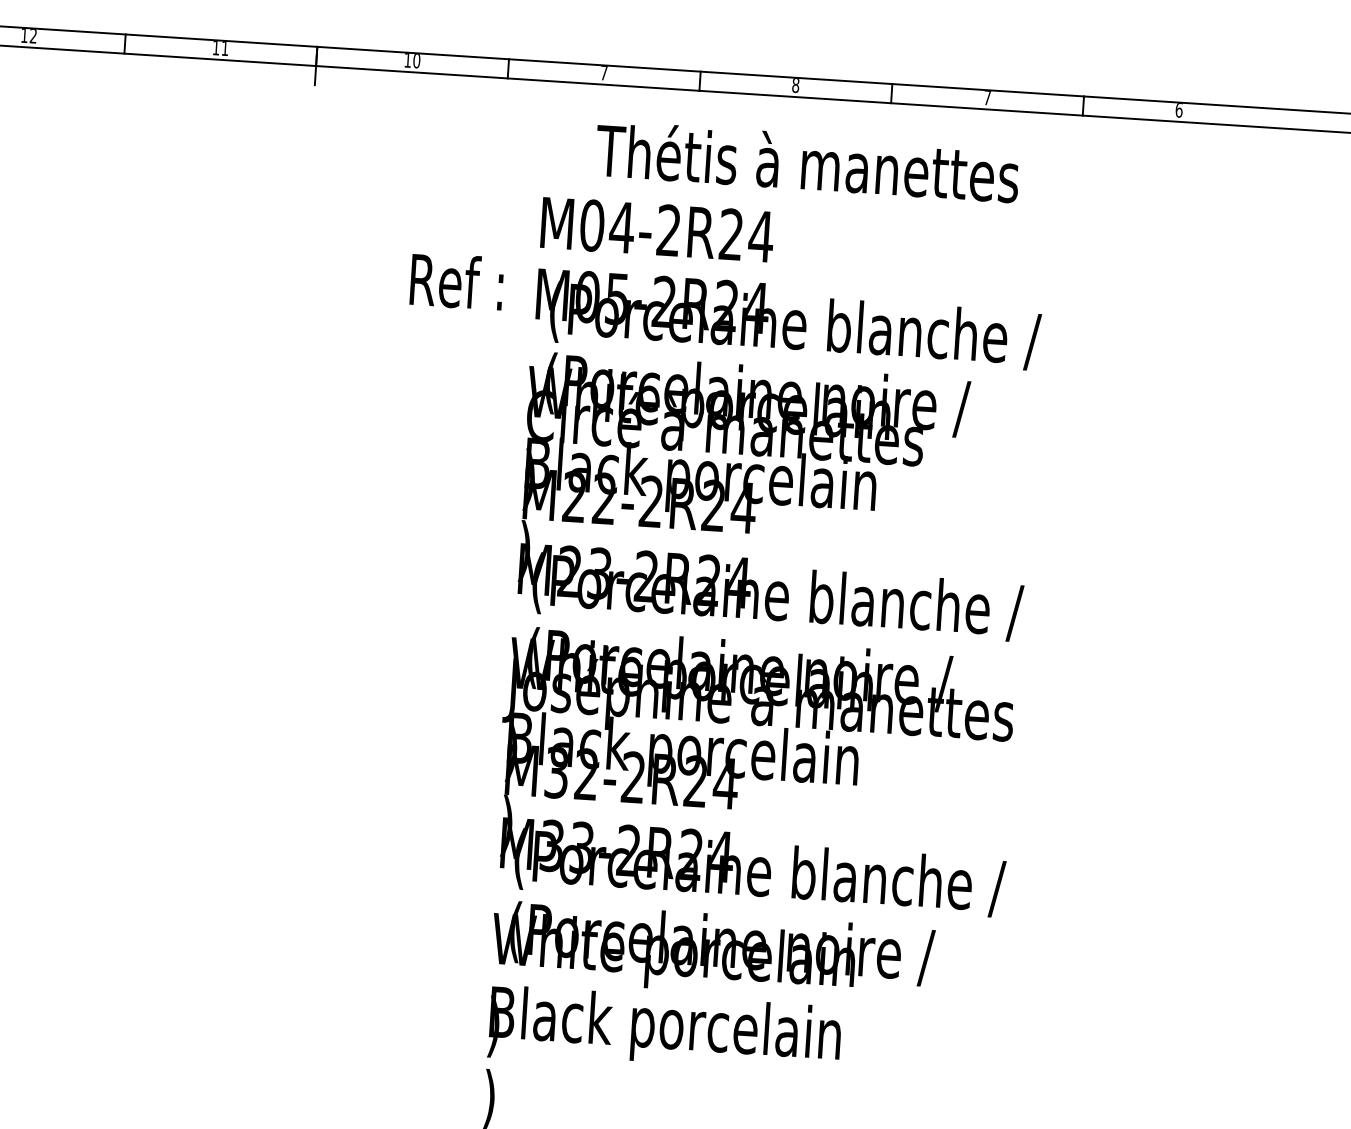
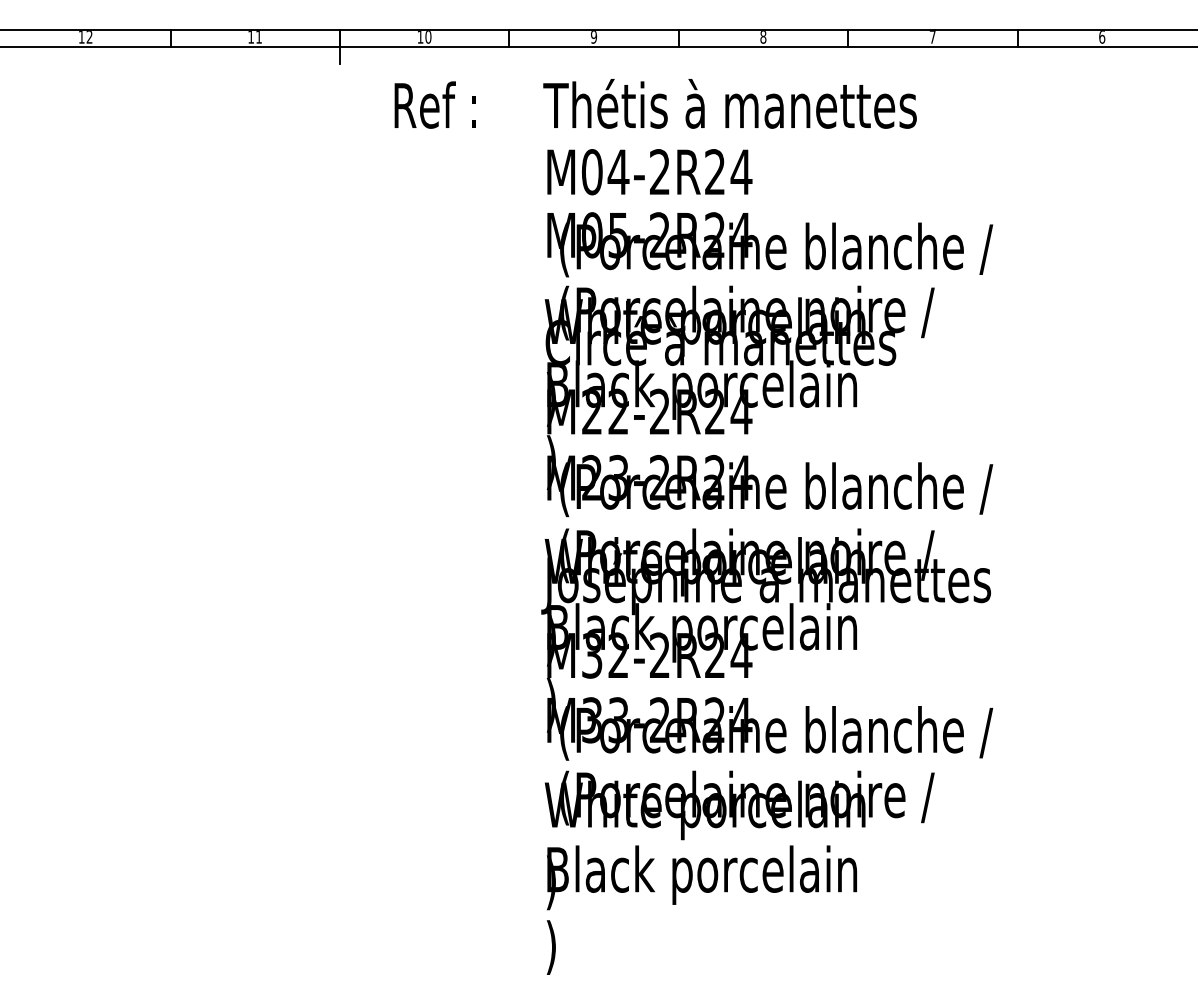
text: (603, 73) -> (593, 37), 7 -> 9
text: (806, 161) -> (729, 103), moved
text: (456, 280) -> (434, 104), moved

